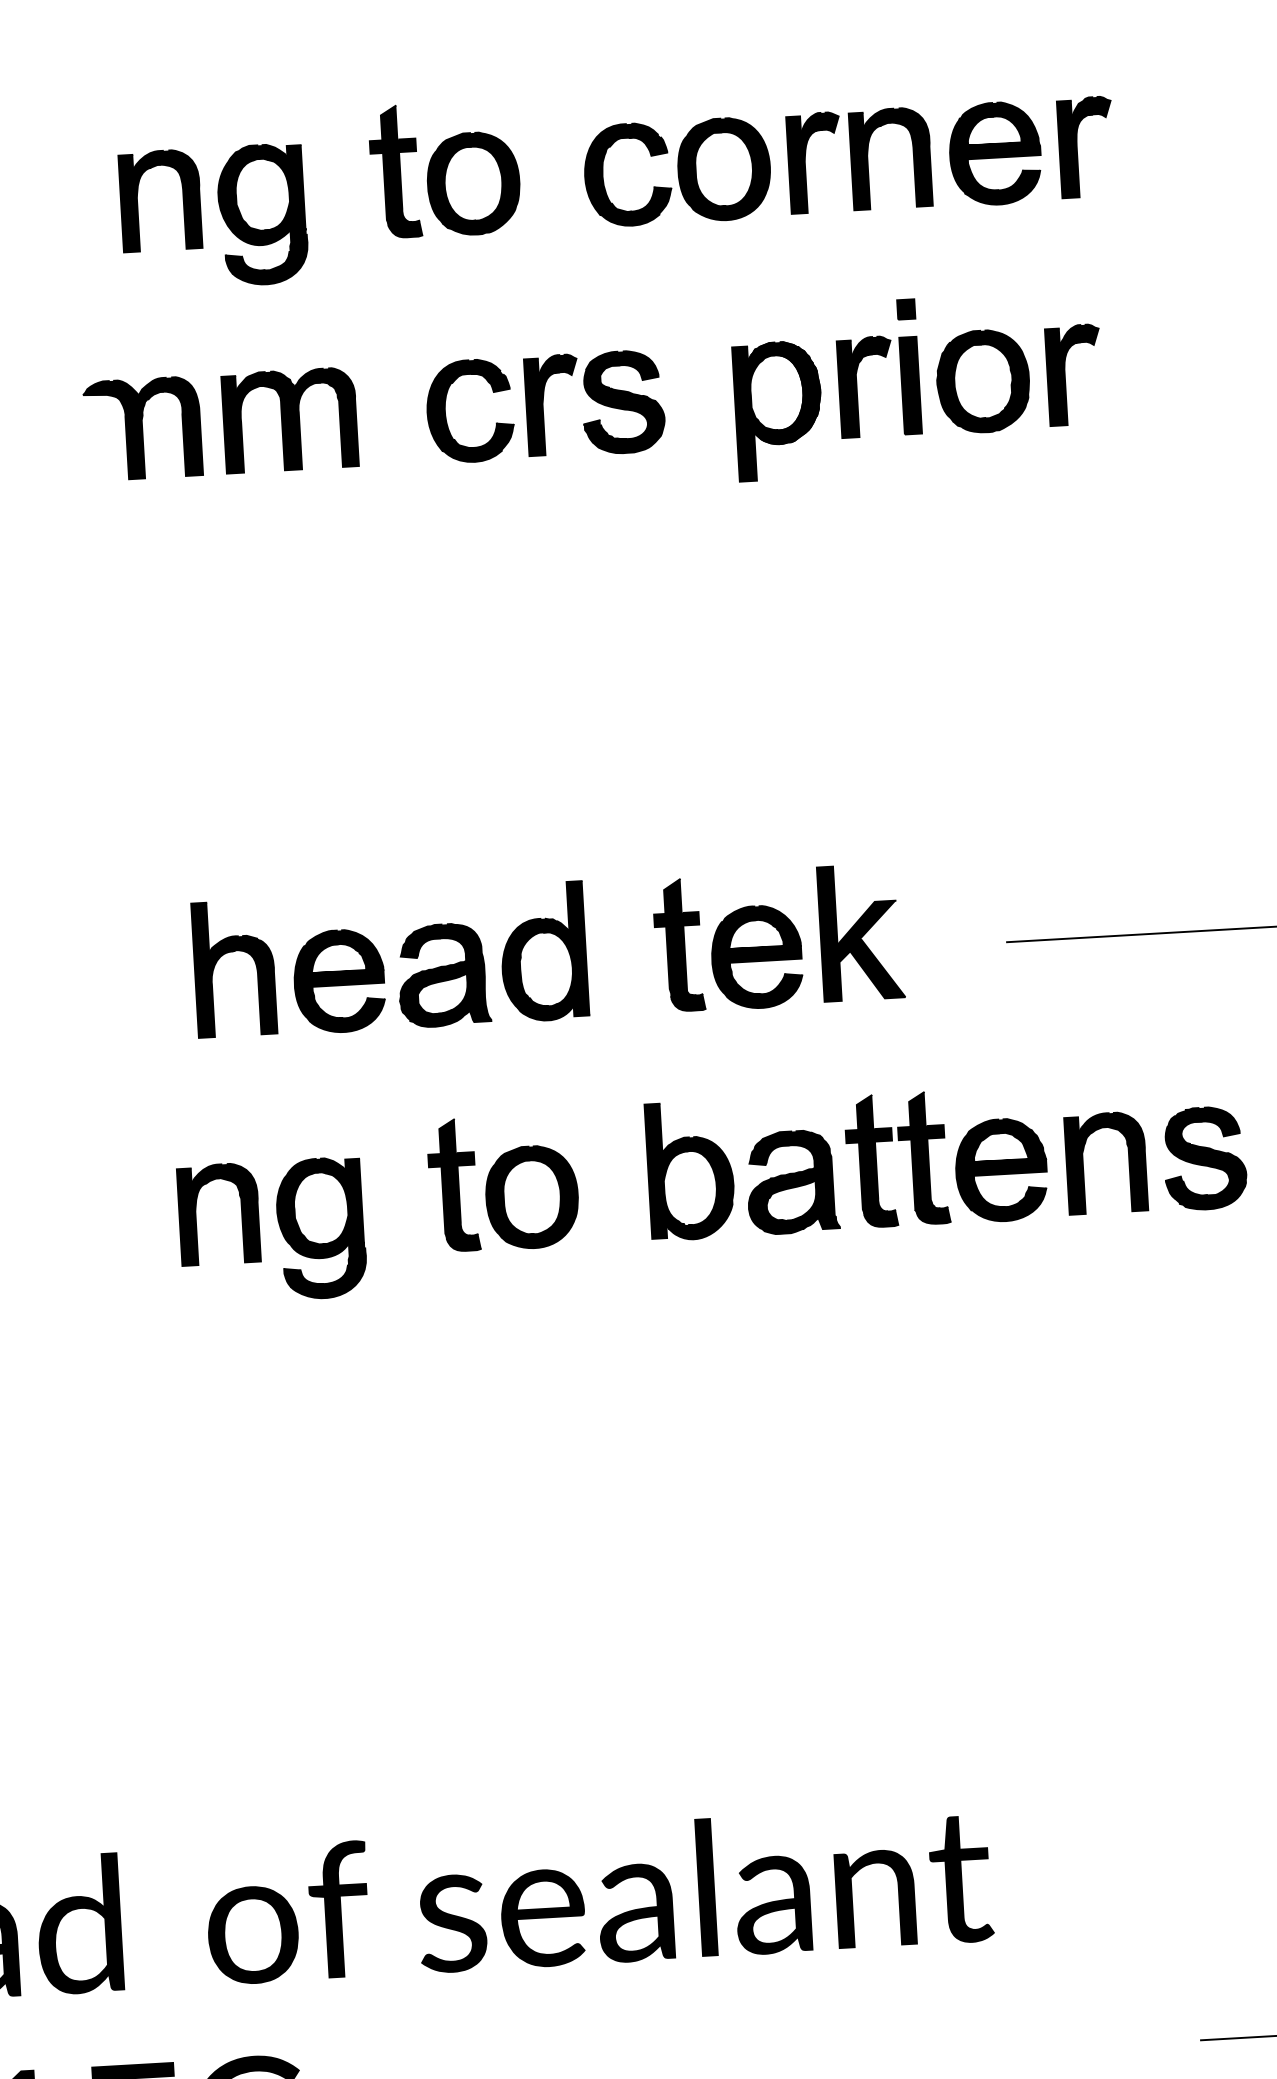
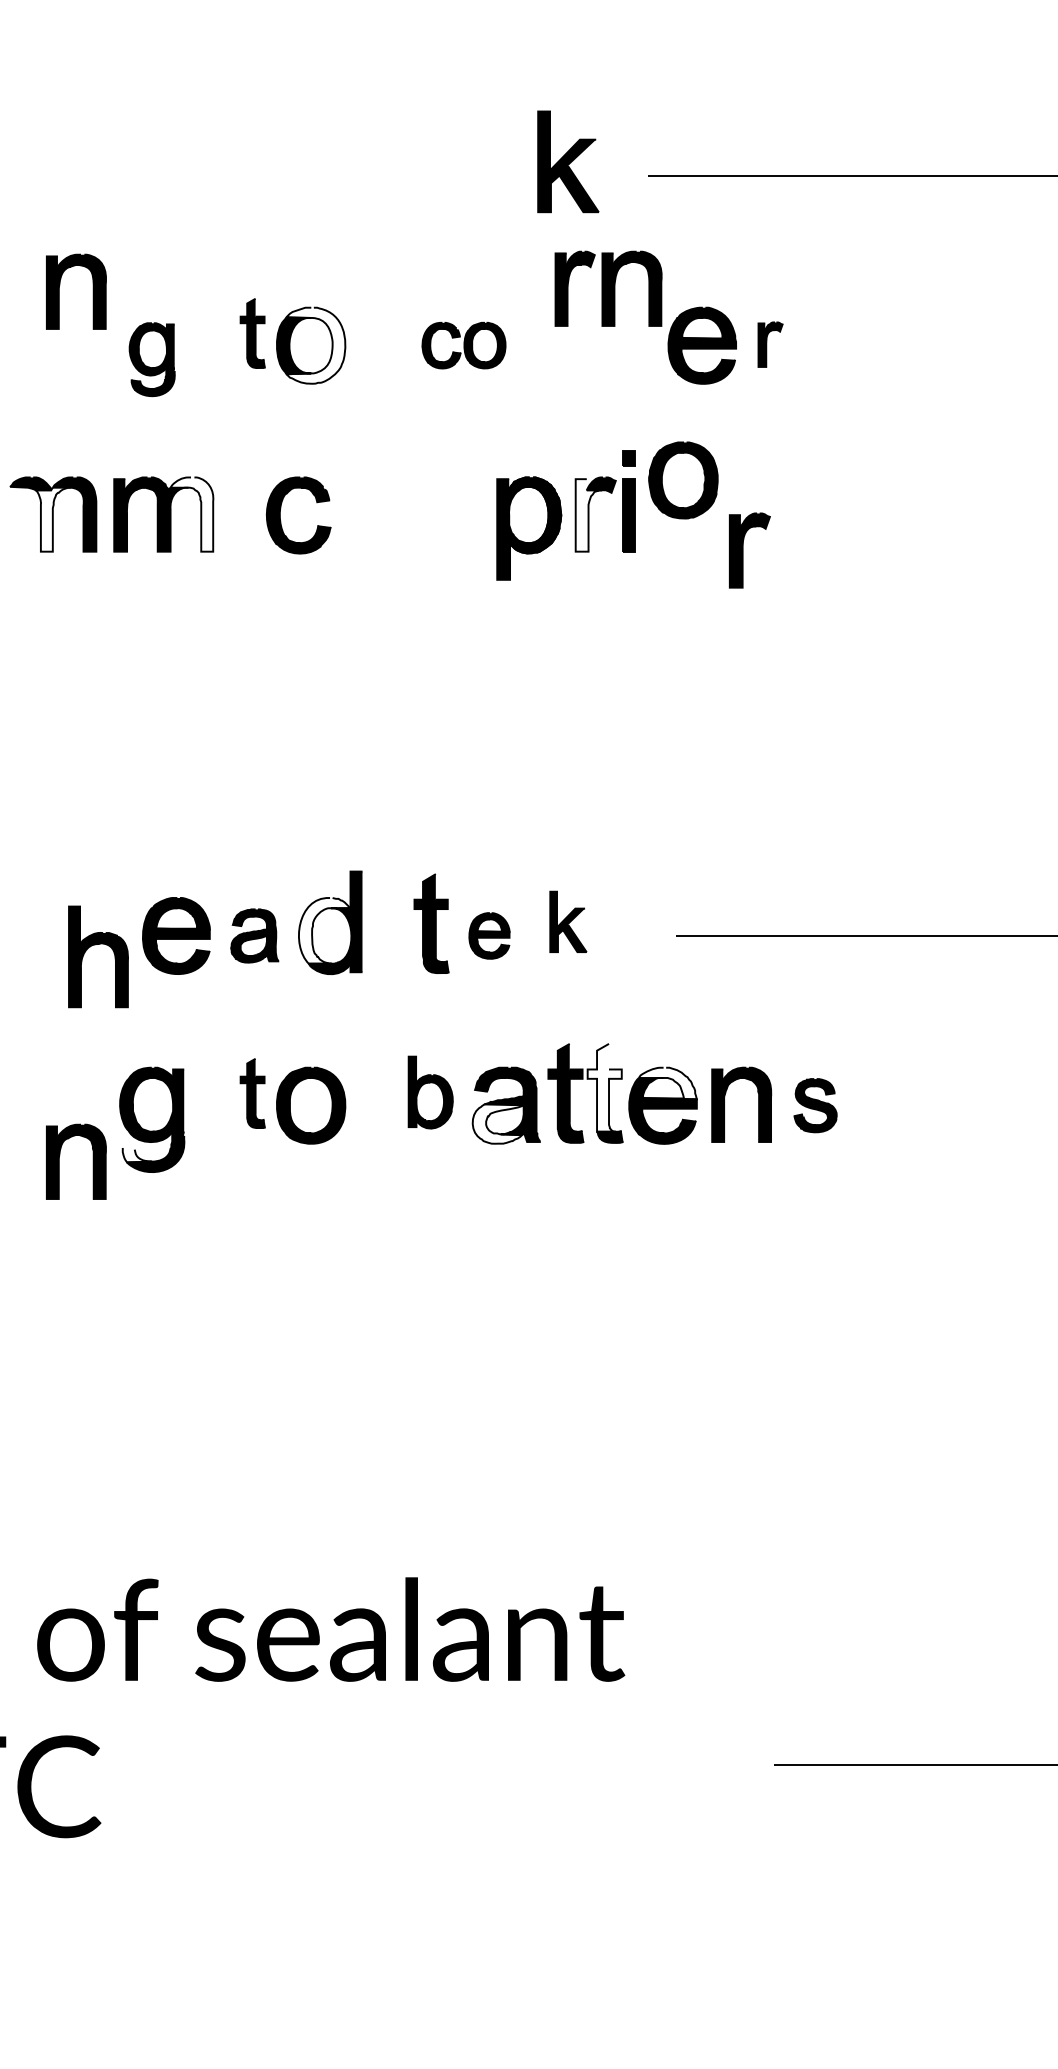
part: (1086, 146) -> (770, 344), size x0.6
part: (859, 159) -> (608, 288), moved
part: (394, 171) -> (252, 333), size x0.7
part: (676, 171) -> (463, 345), size x0.6
fill: (479, 183) -> (315, 345), removed
part: (182, 198) -> (92, 291), moved
part: (263, 214) -> (152, 359), size x0.7
part: (1073, 374) -> (749, 550), moved
part: (983, 381) -> (683, 480), moved
fill: (856, 388) -> (588, 515), removed
part: (595, 403) -> (392, 515), removed
fill: (327, 418) -> (191, 514), removed
fill: (142, 435) -> (52, 519), removed
part: (861, 931) -> (568, 921), size x0.6
part: (229, 953) -> (95, 945), moved
part: (756, 956) -> (489, 935), size x0.6
fill: (536, 962) -> (324, 930), removed
part: (443, 974) -> (254, 935), size x0.7
fill: (1005, 1140) -> (667, 1083), removed
fill: (921, 1150) -> (604, 1087), removed
part: (1204, 1158) -> (815, 1105), size x0.7
part: (690, 1170) -> (430, 1092), size x0.7
part: (452, 1185) -> (252, 1093), size x0.7
fill: (782, 1206) -> (497, 1123), removed
part: (240, 1212) -> (92, 1161), moved
fill: (302, 1275) -> (136, 1154), removed

